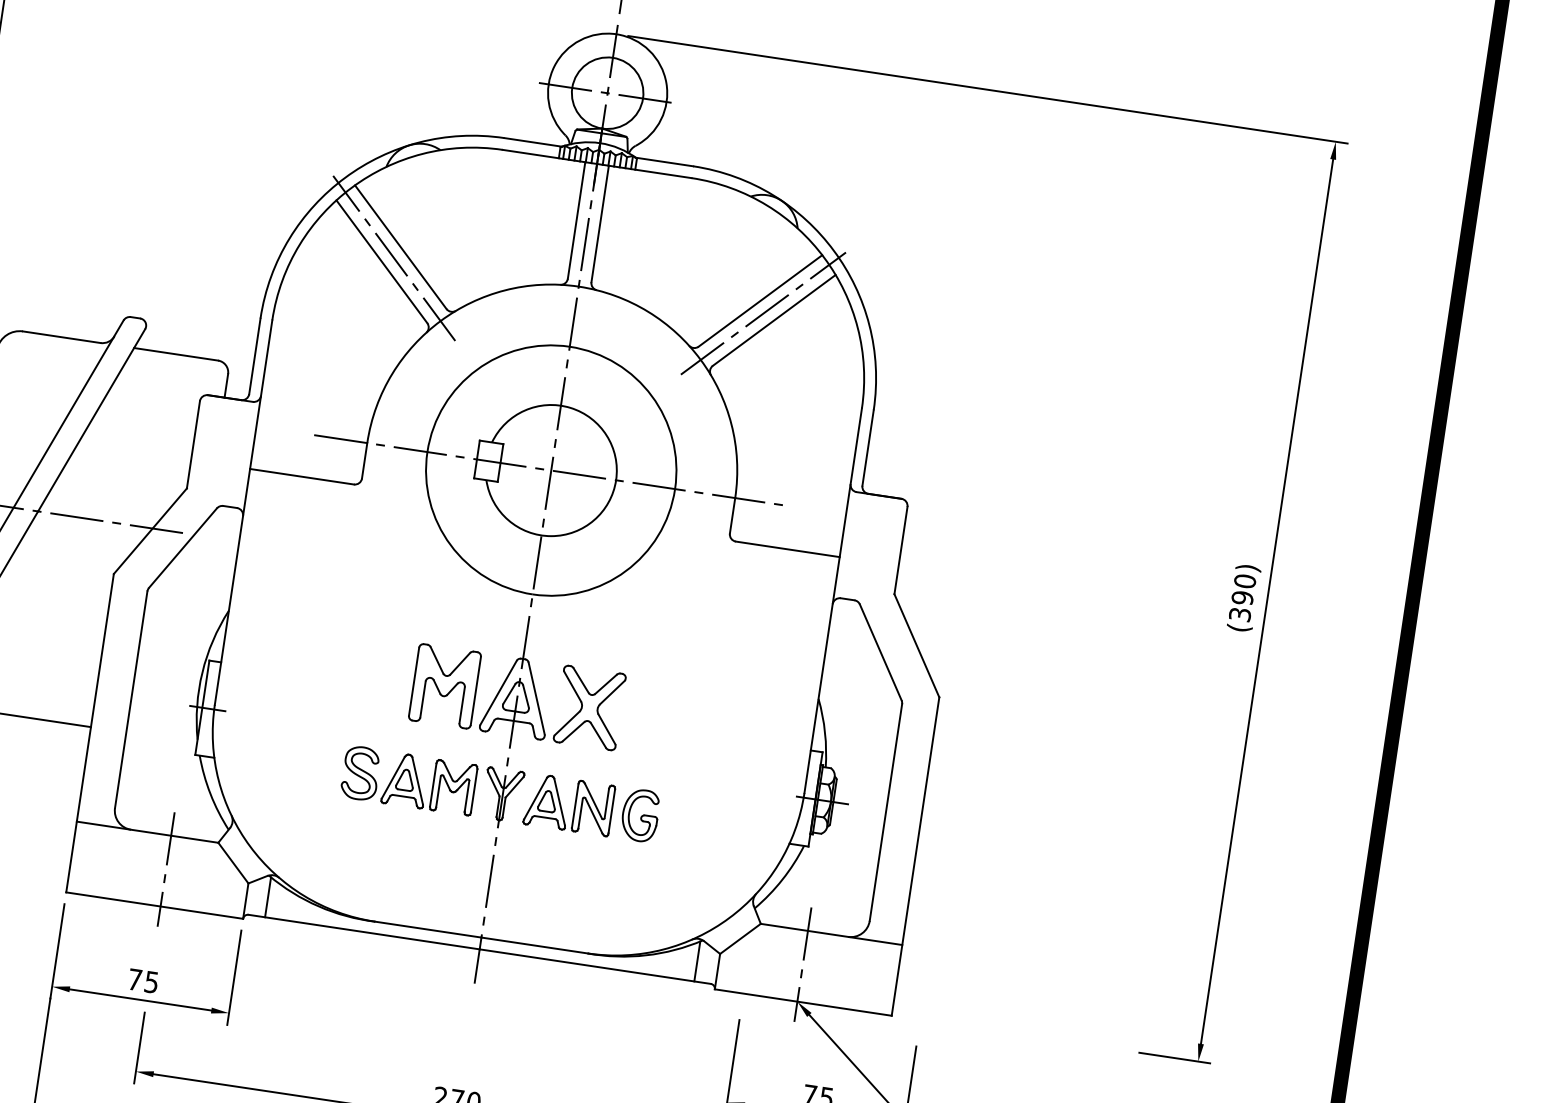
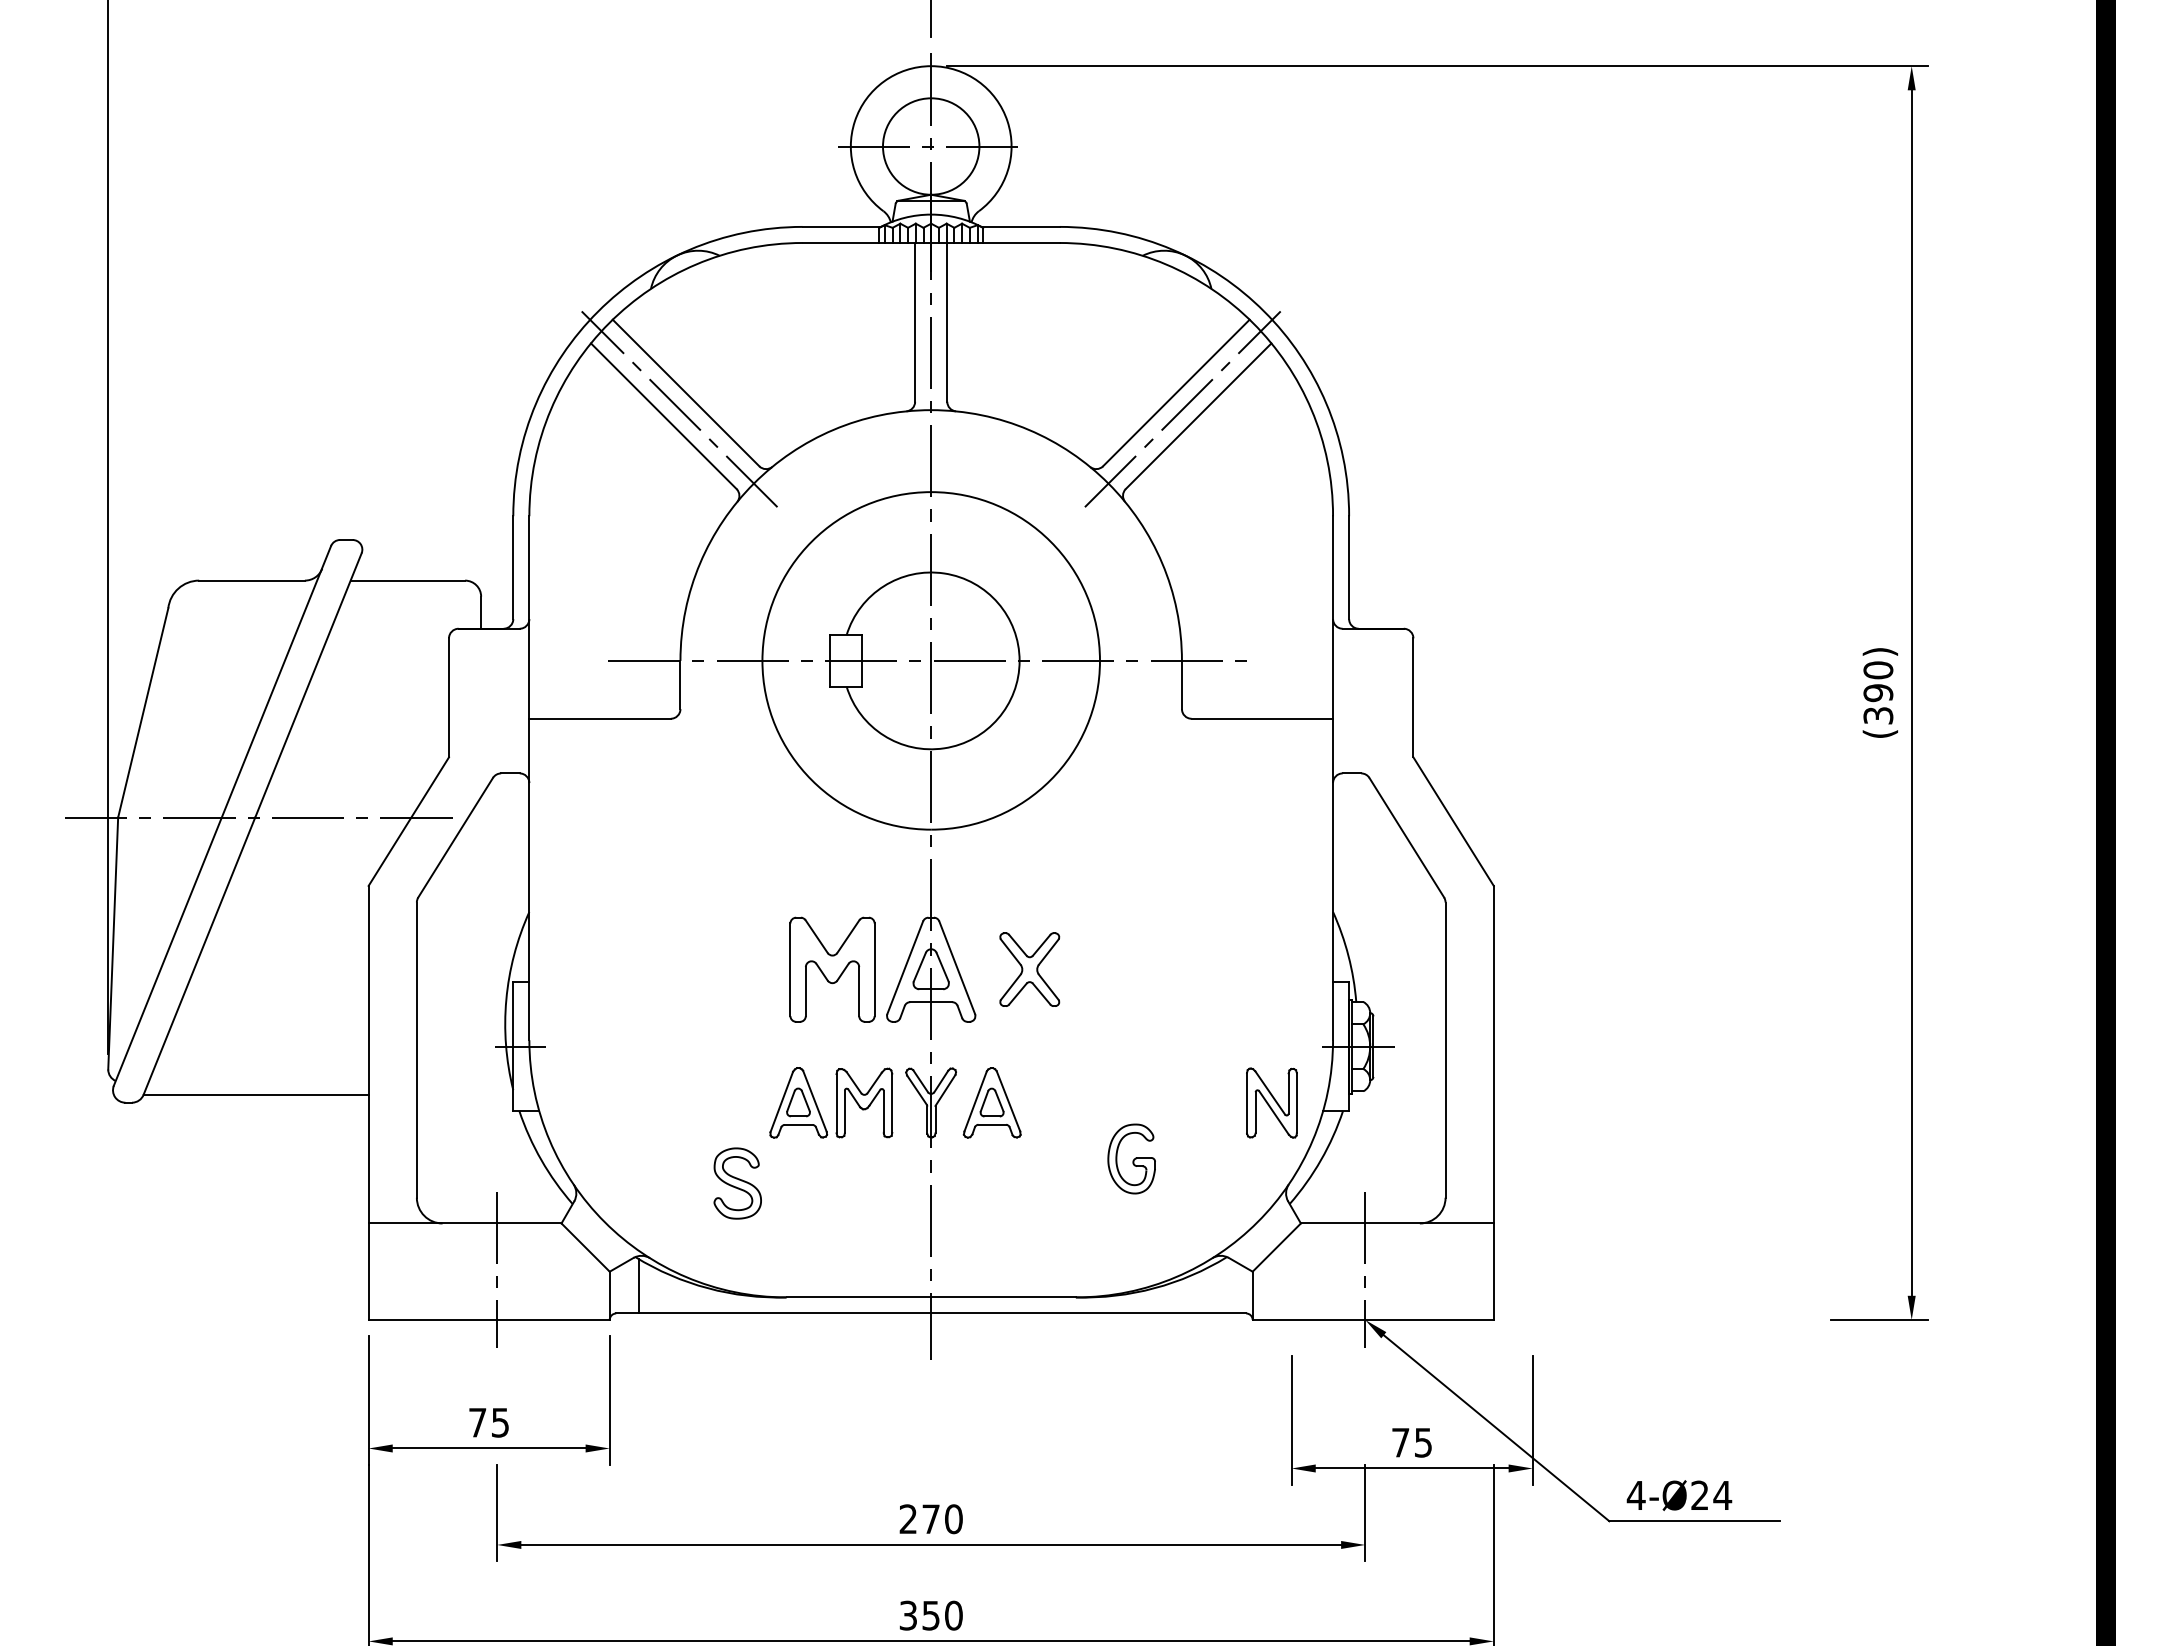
part: (589, 707) -> (1029, 969), size x0.7
part: (360, 773) -> (737, 1183), moved
part: (593, 808) -> (1271, 1102), moved
part: (640, 815) -> (1131, 1158), moved
line: (697, 961) -> (1223, 1286), removed

